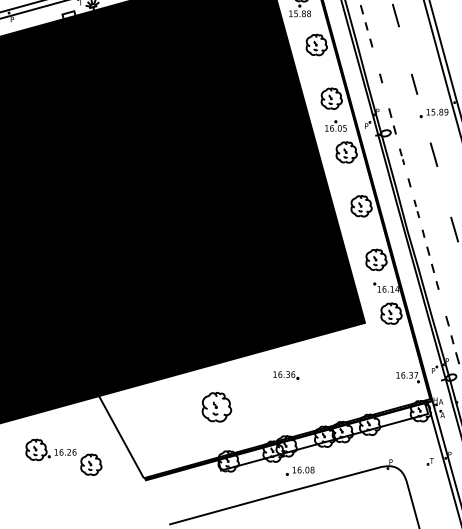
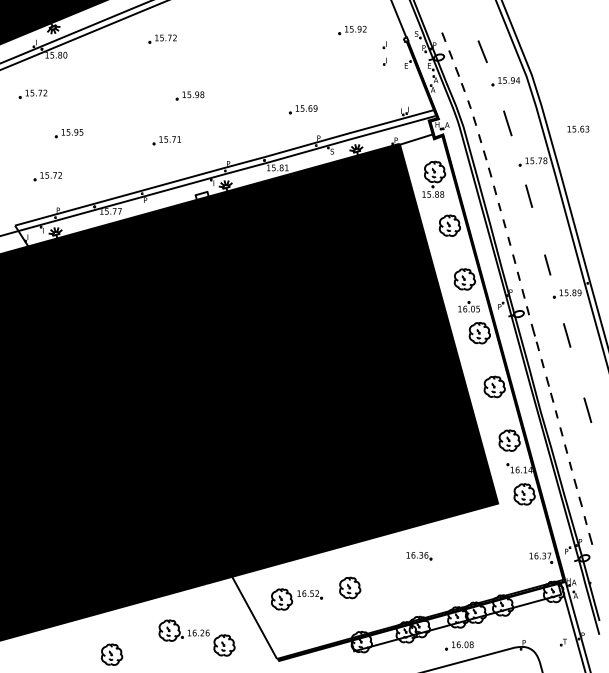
line: (376, 60) -> (509, 241), added
line: (385, 94) -> (518, 275), added
part: (401, 156) -> (534, 337), size x1.67
part: (416, 208) -> (549, 389), size x1.43
line: (442, 302) -> (575, 483), added
part: (217, 406) -> (350, 587), size x0.71
part: (163, 418) -> (296, 599), added
part: (300, 470) -> (459, 645), moved

